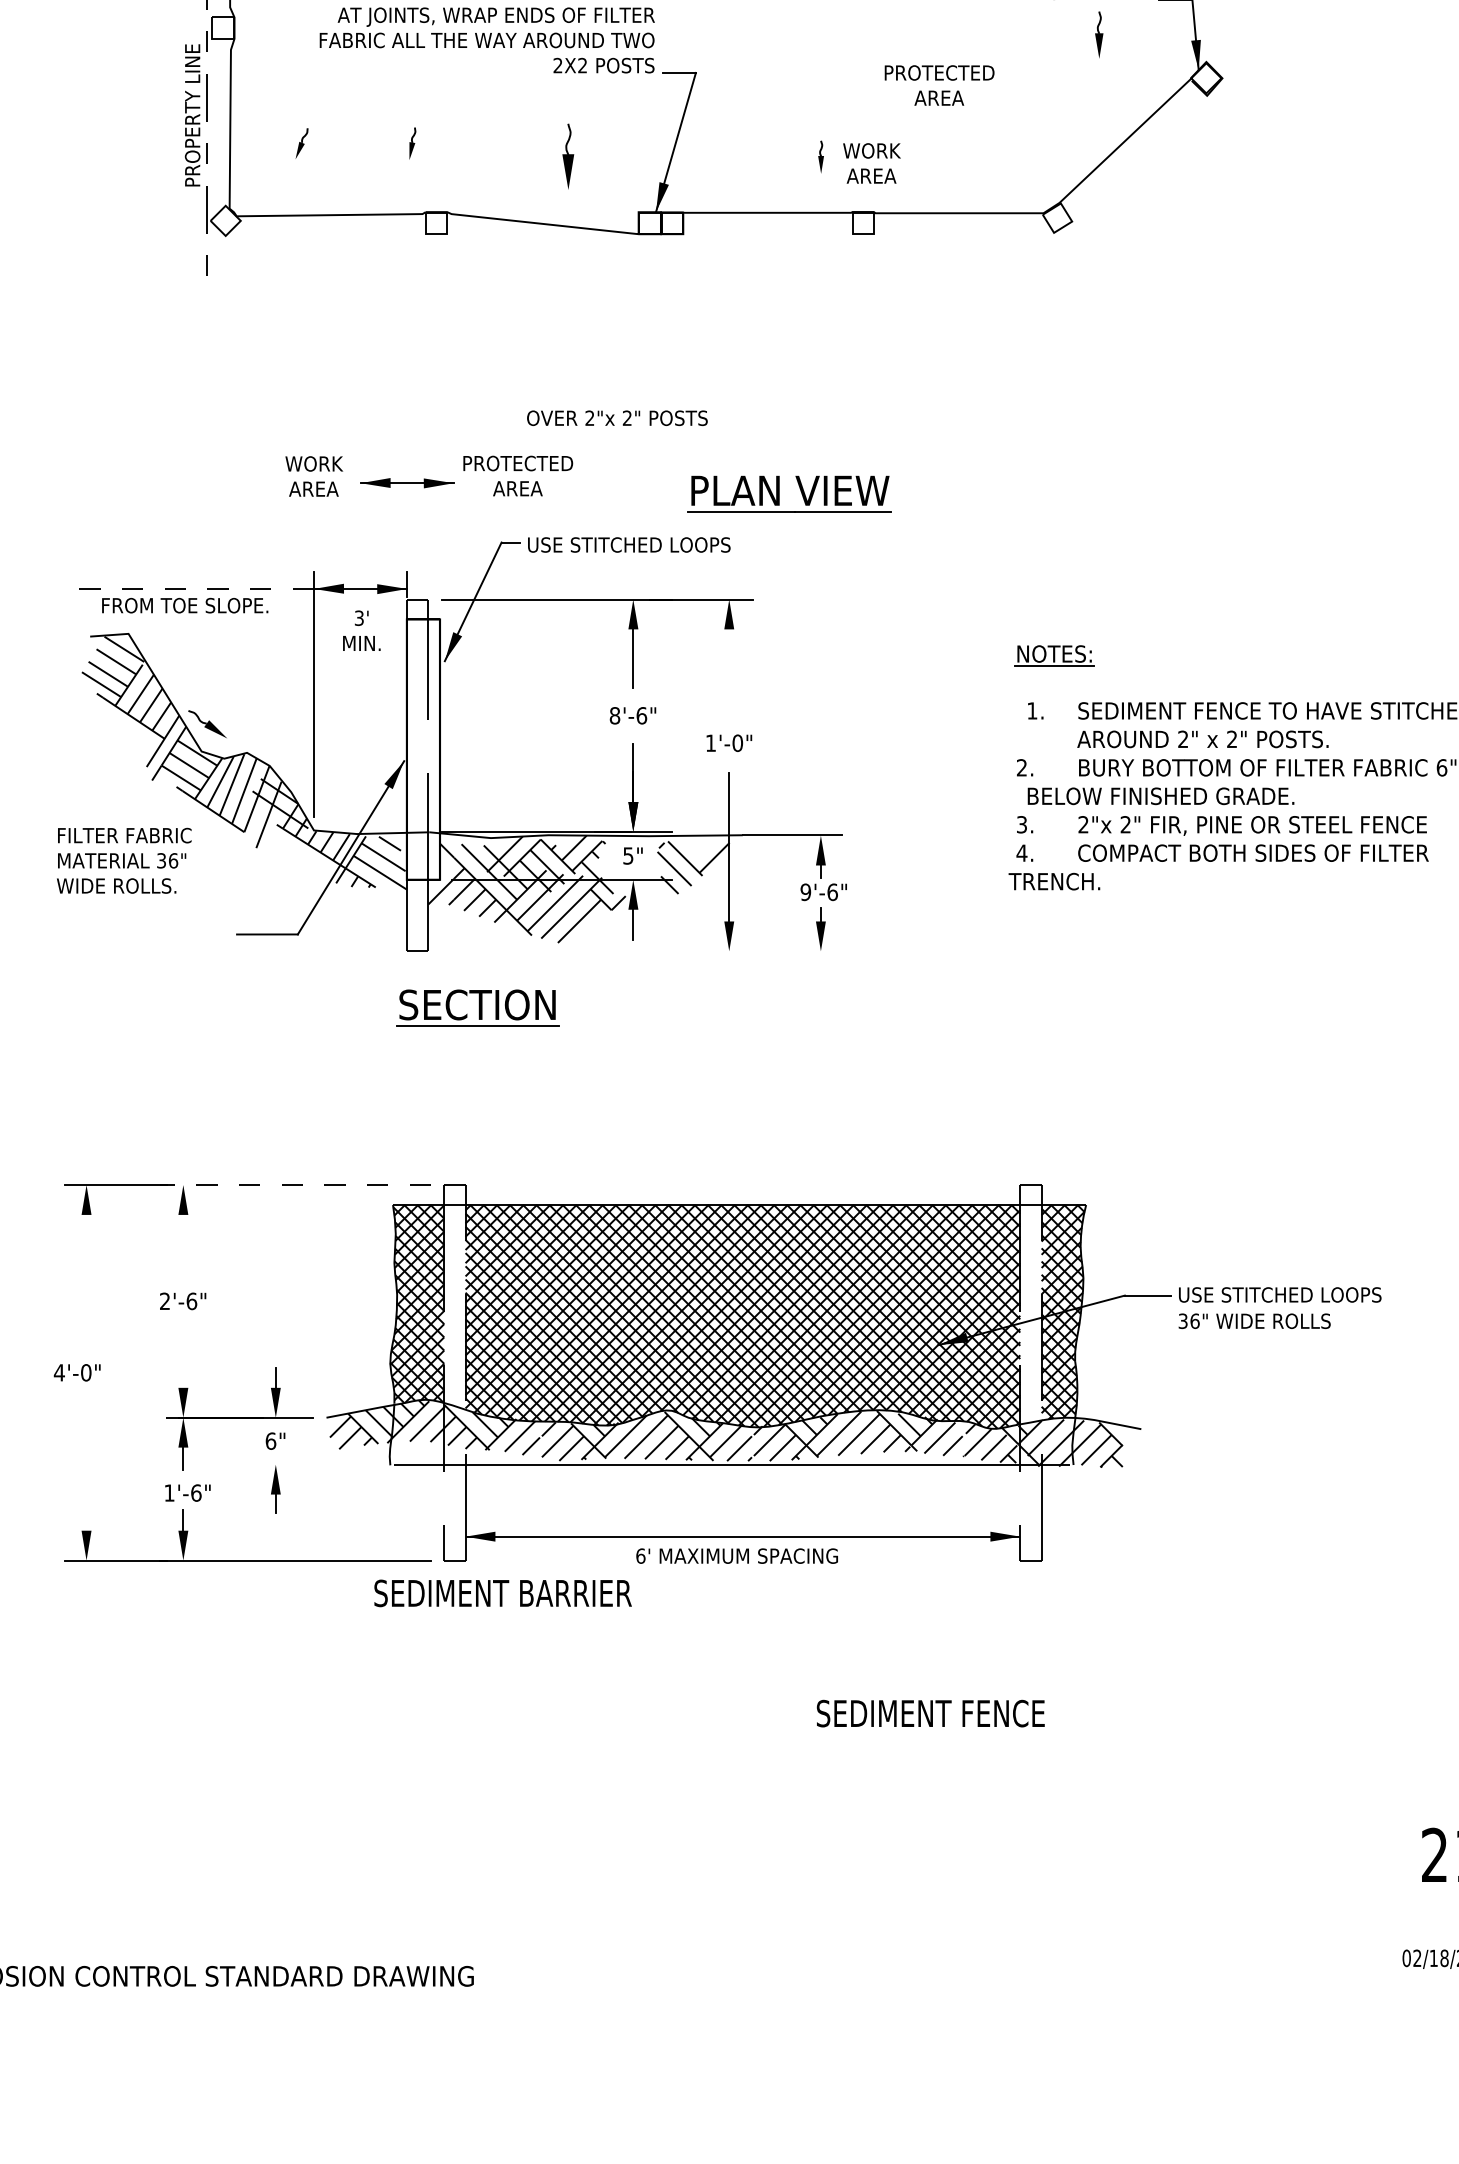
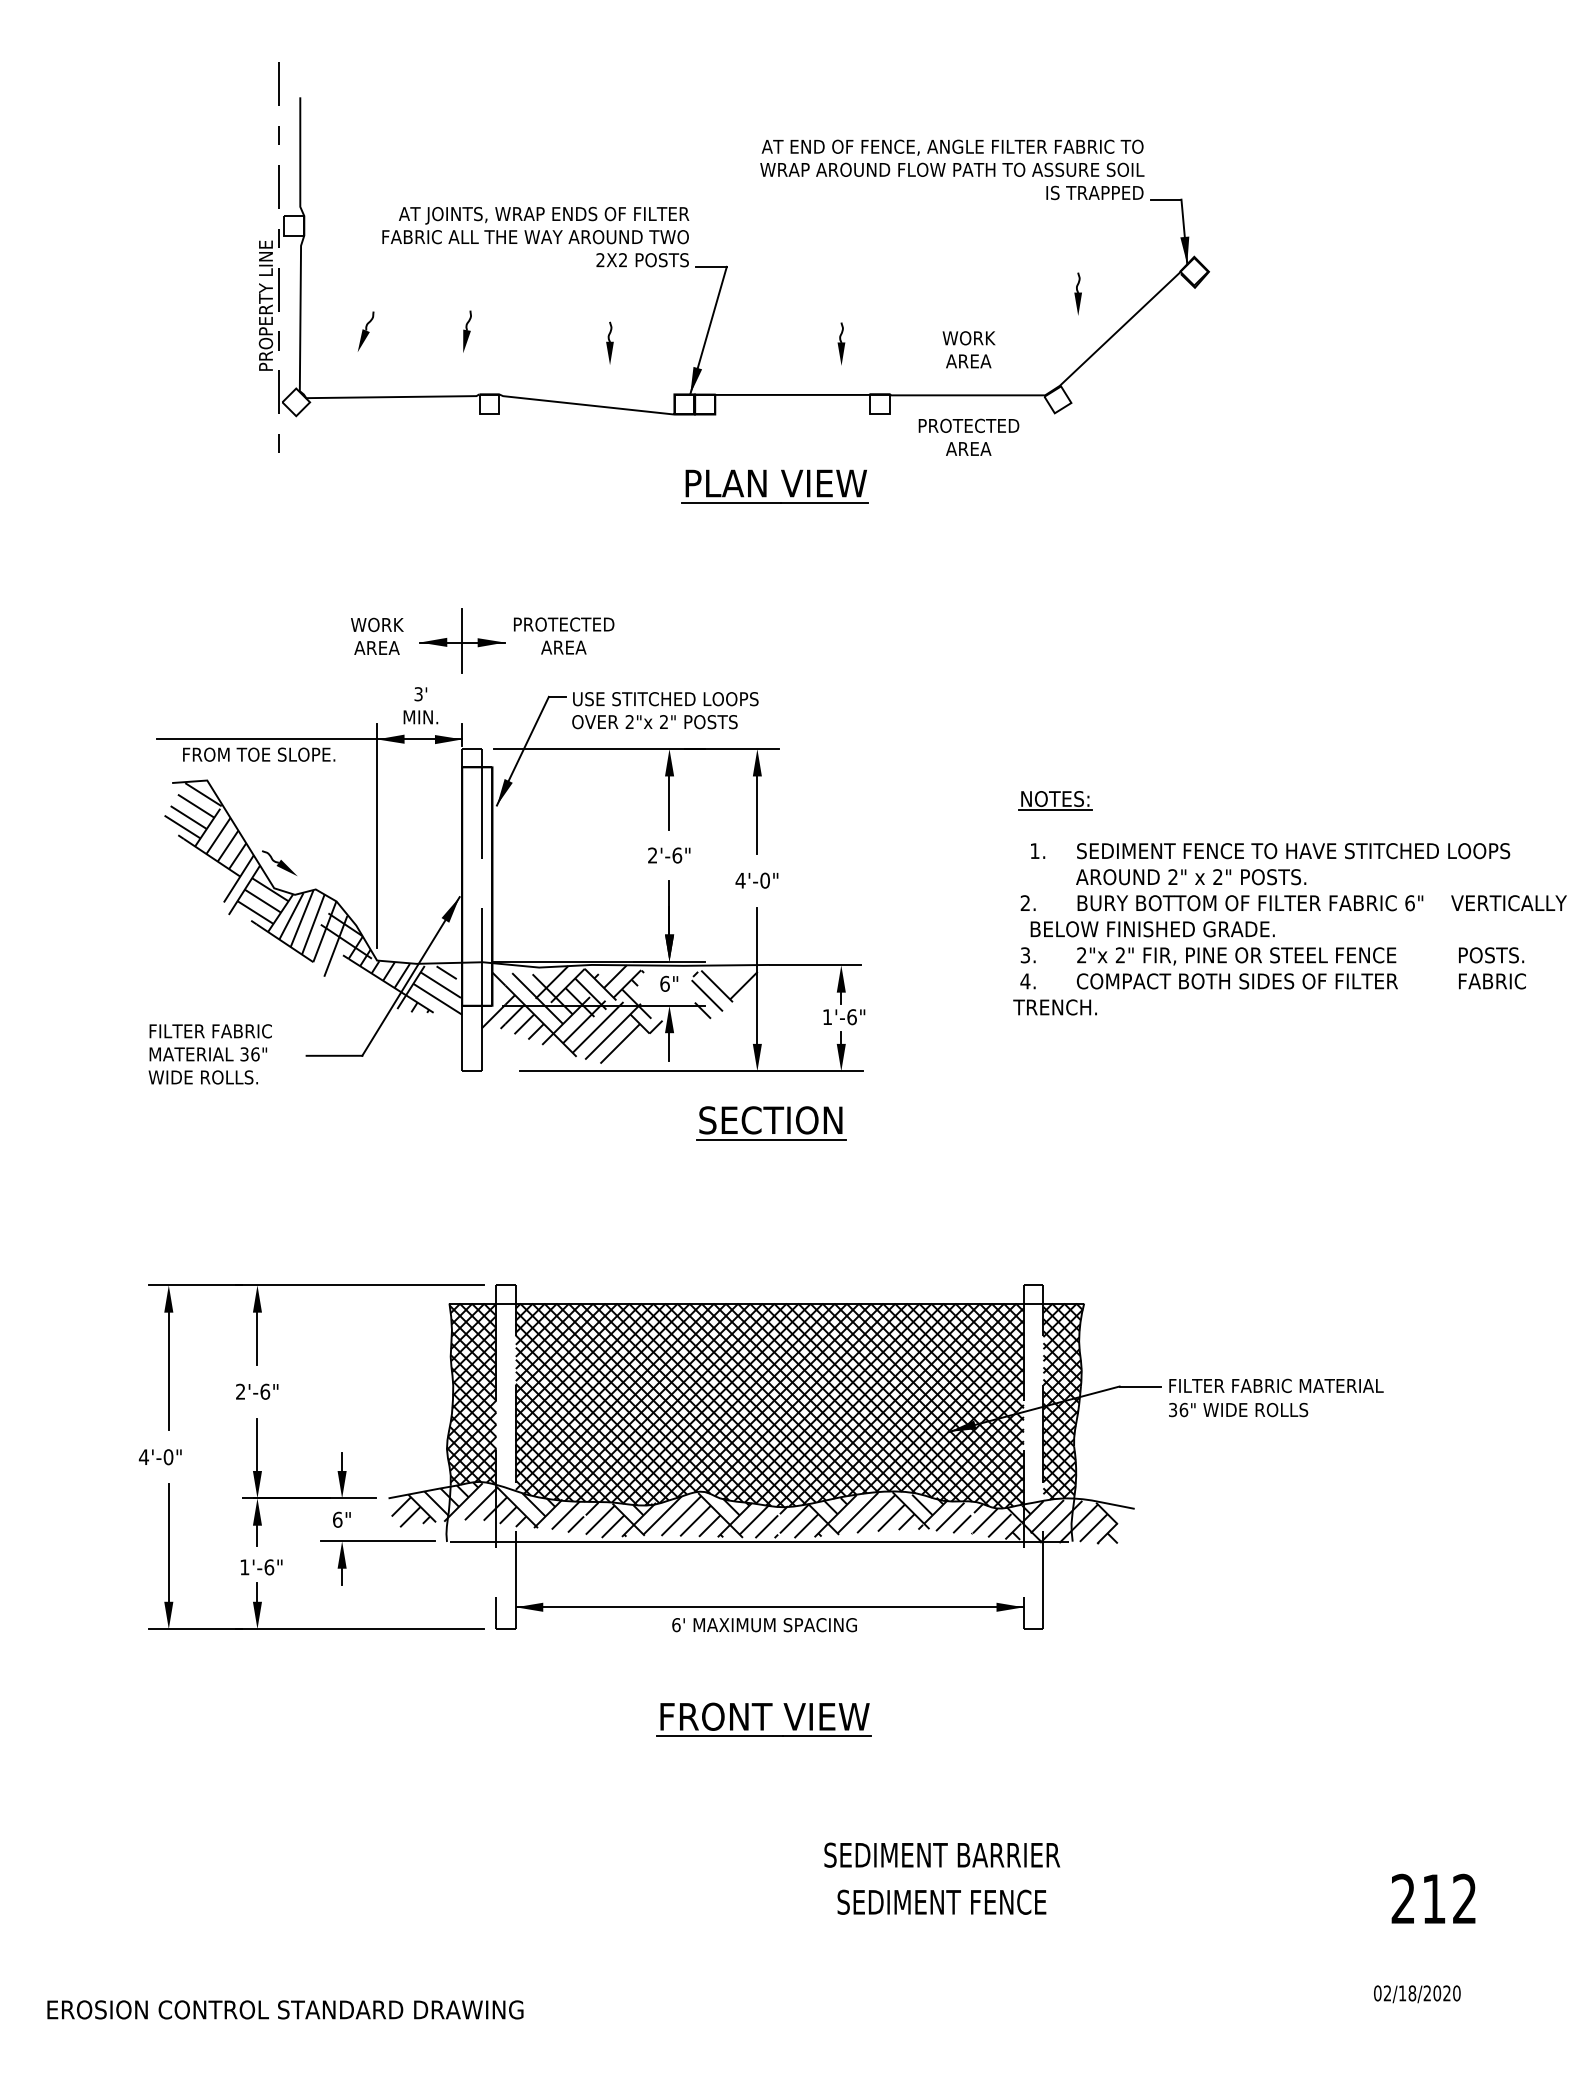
part: (1098, 34) -> (1077, 293), moved
text: (939, 84) -> (968, 436), moved
part: (301, 143) -> (365, 331), size x1.43
part: (412, 143) -> (467, 331), size x1.43
part: (567, 155) -> (609, 342), size x0.71
part: (821, 156) -> (841, 343), size x1.43
text: (871, 163) -> (968, 349), moved
text: (616, 418) -> (654, 722), moved
line: (407, 480) -> (462, 640), added
part: (779, 494) -> (766, 486), moved
line: (194, 589) -> (267, 739), dashed -> solid
text: (361, 630) -> (420, 705), moved
line: (729, 670) -> (757, 814), added
text: (614, 715) -> (652, 855), 8'-6" -> 2'-6"
text: (710, 743) -> (740, 880), 1'-0" -> 4'-0"
text: (627, 855) -> (664, 983), 5" -> 6"
text: (123, 860) -> (209, 1054), moved
text: (805, 892) -> (827, 1017), 9'-6" -> 1'-6"
line: (656, 951) -> (690, 1071), added
part: (478, 1008) -> (771, 1123), moved
line: (294, 1185) -> (359, 1285), dashed -> solid
line: (183, 1243) -> (257, 1338), added
line: (86, 1279) -> (168, 1371), added
text: (1296, 1294) -> (1276, 1385), USE STITCHED LOOPS -> FILTER FABRIC MATERIAL
line: (183, 1358) -> (257, 1444), added
line: (314, 1464) -> (377, 1541), added
line: (86, 1465) -> (168, 1542), added
text: (503, 1592) -> (942, 1854), moved
part: (735, 1659) -> (763, 1719), added
text: (930, 1712) -> (941, 1901), moved

